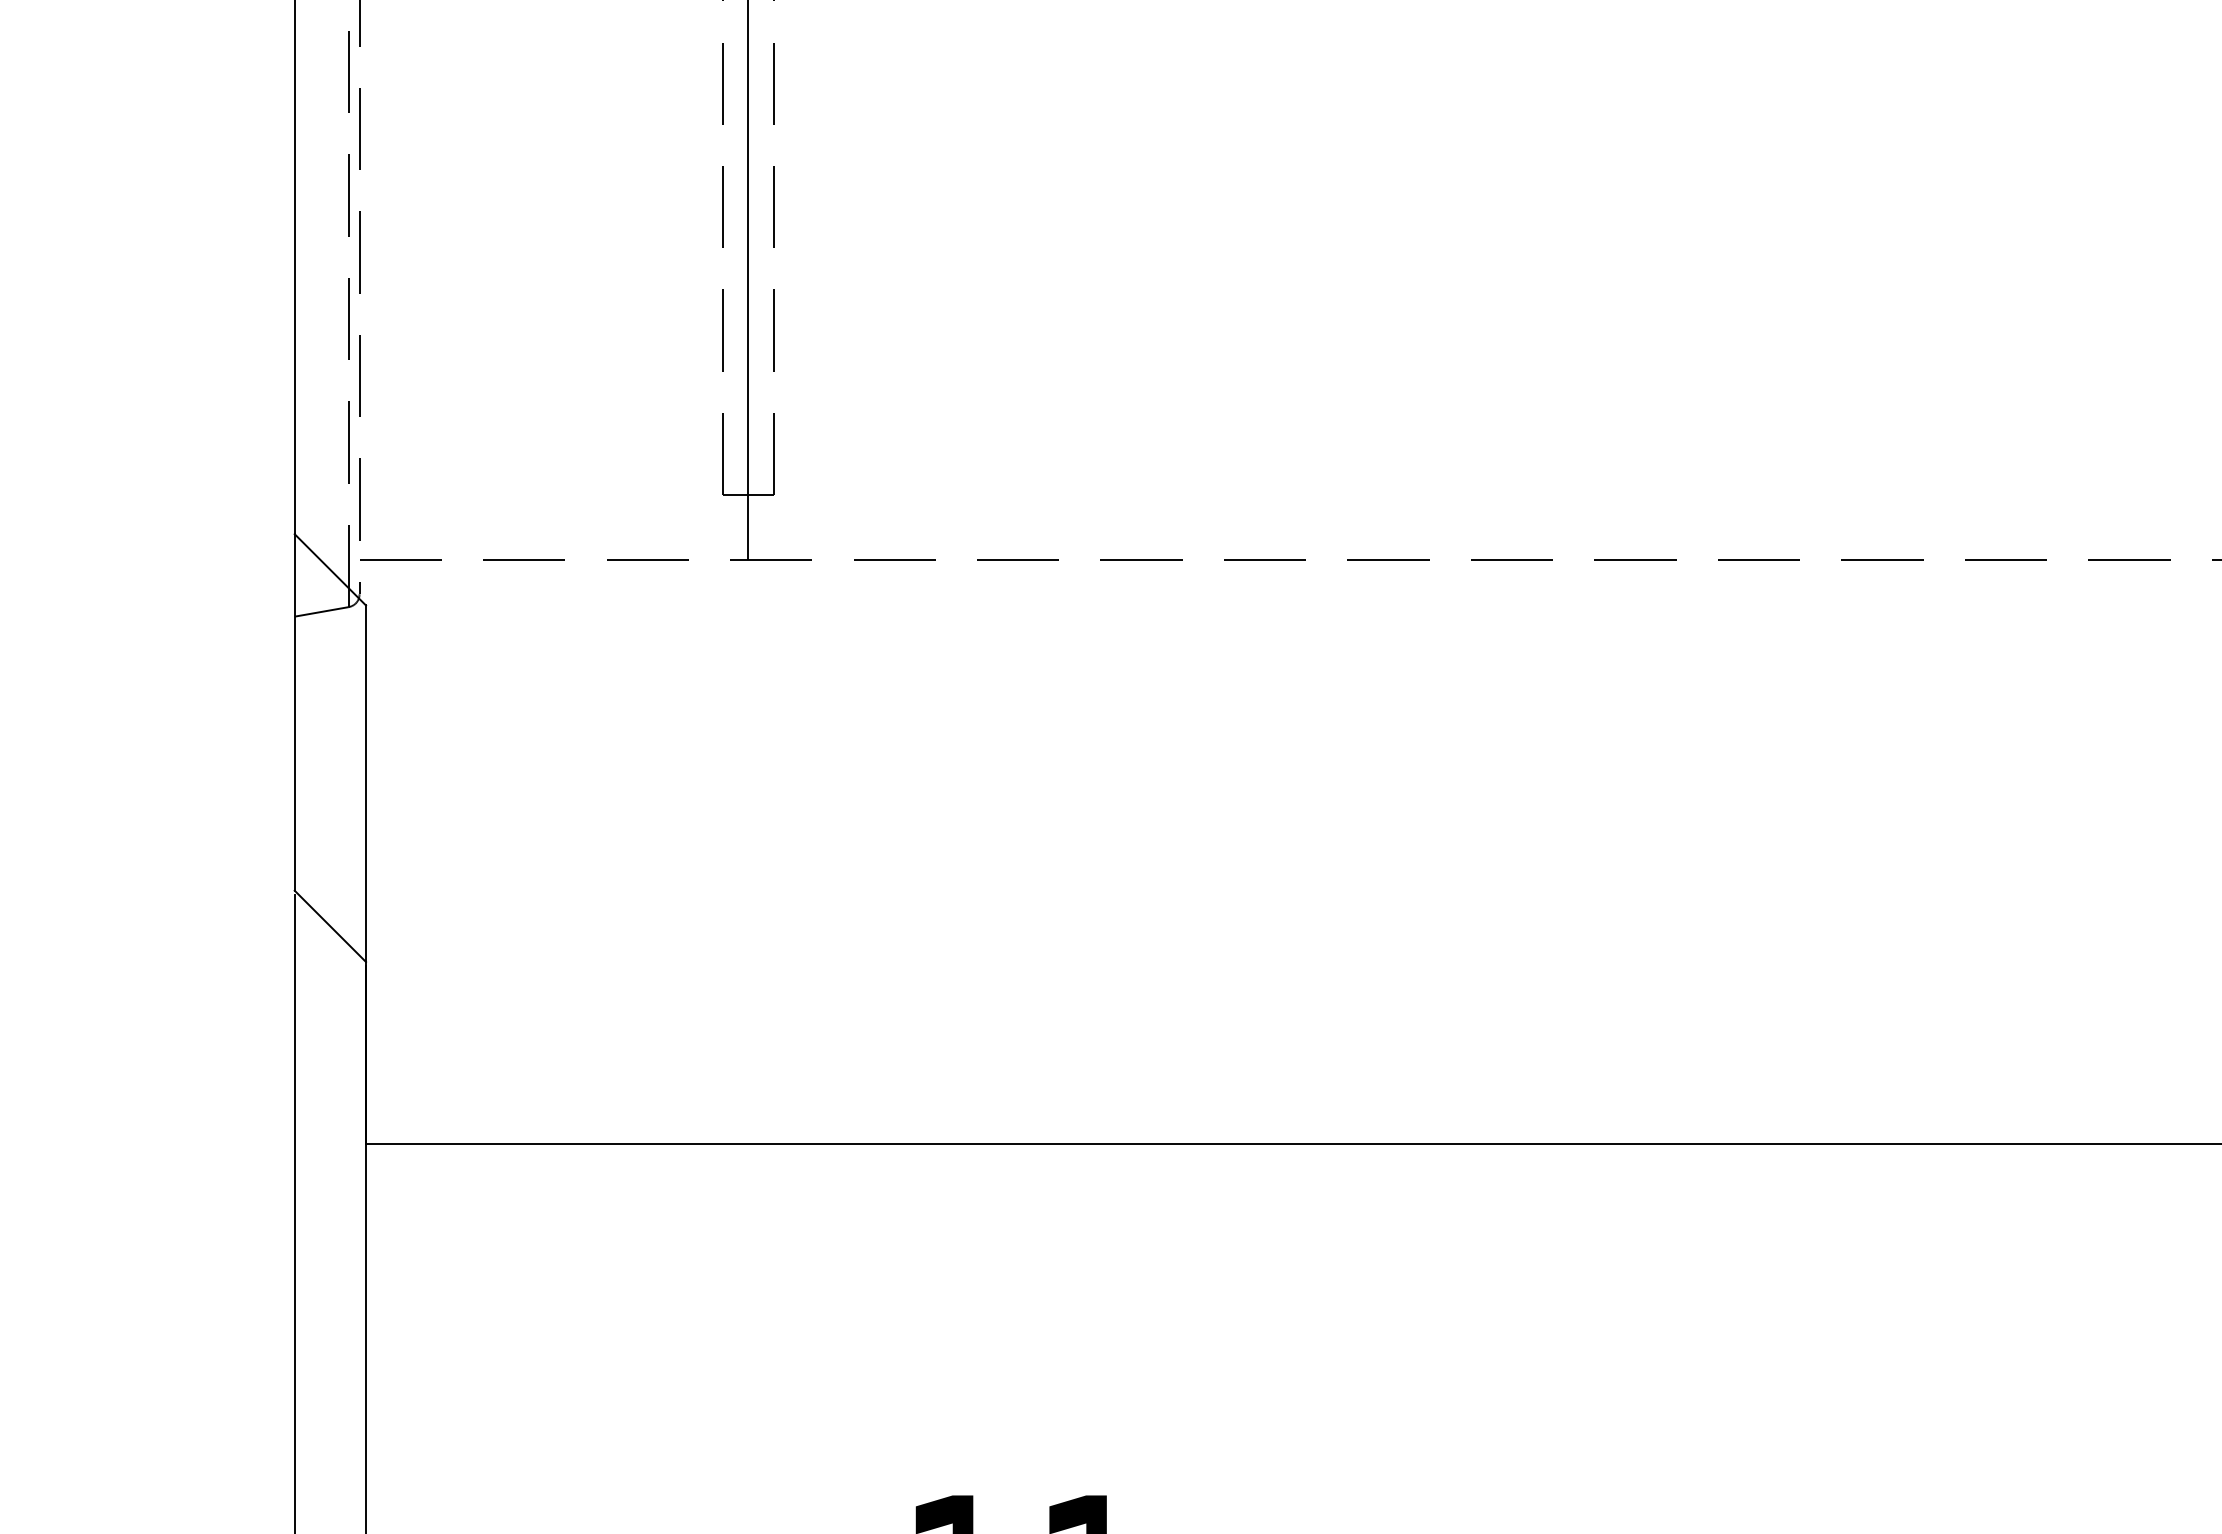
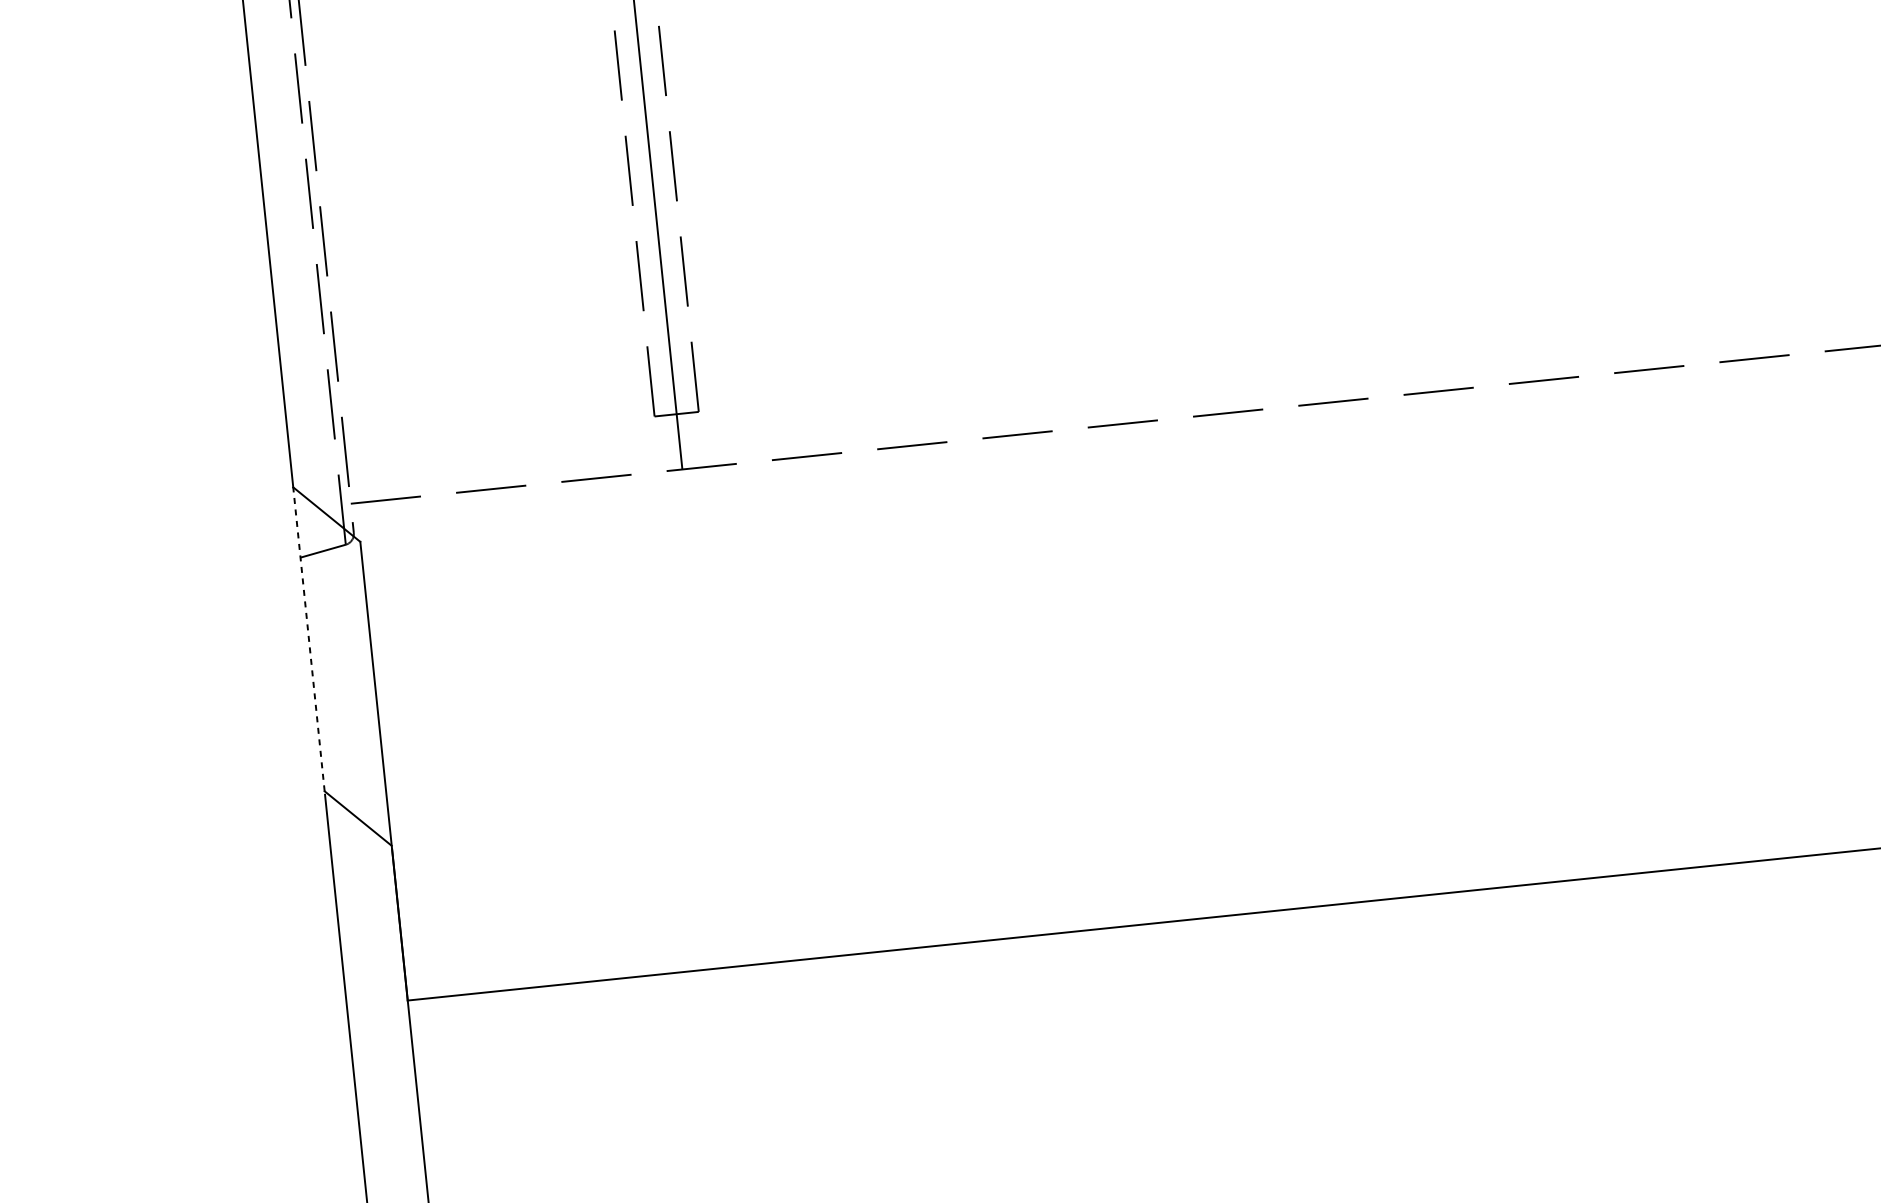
line: (294, 711) -> (308, 638), solid -> dashed

